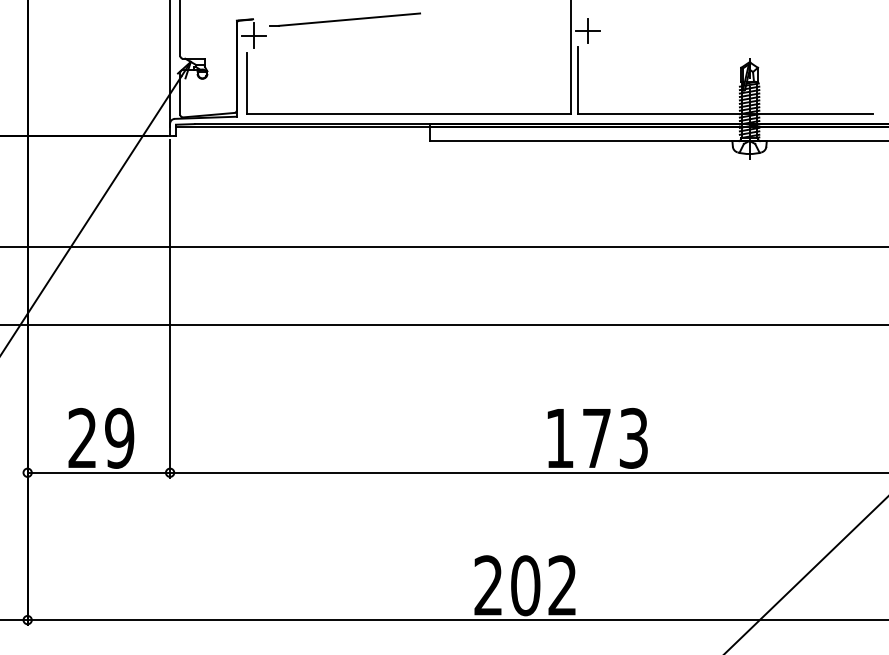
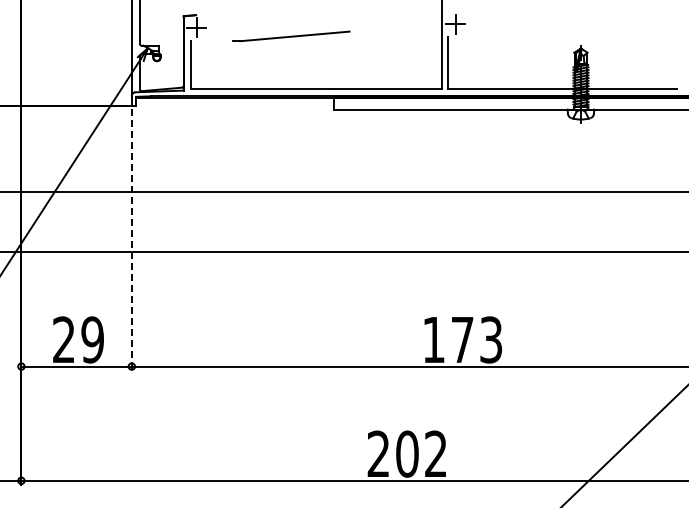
line: (345, 19) -> (291, 36), moved
line: (169, 308) -> (131, 239), solid -> dashed

